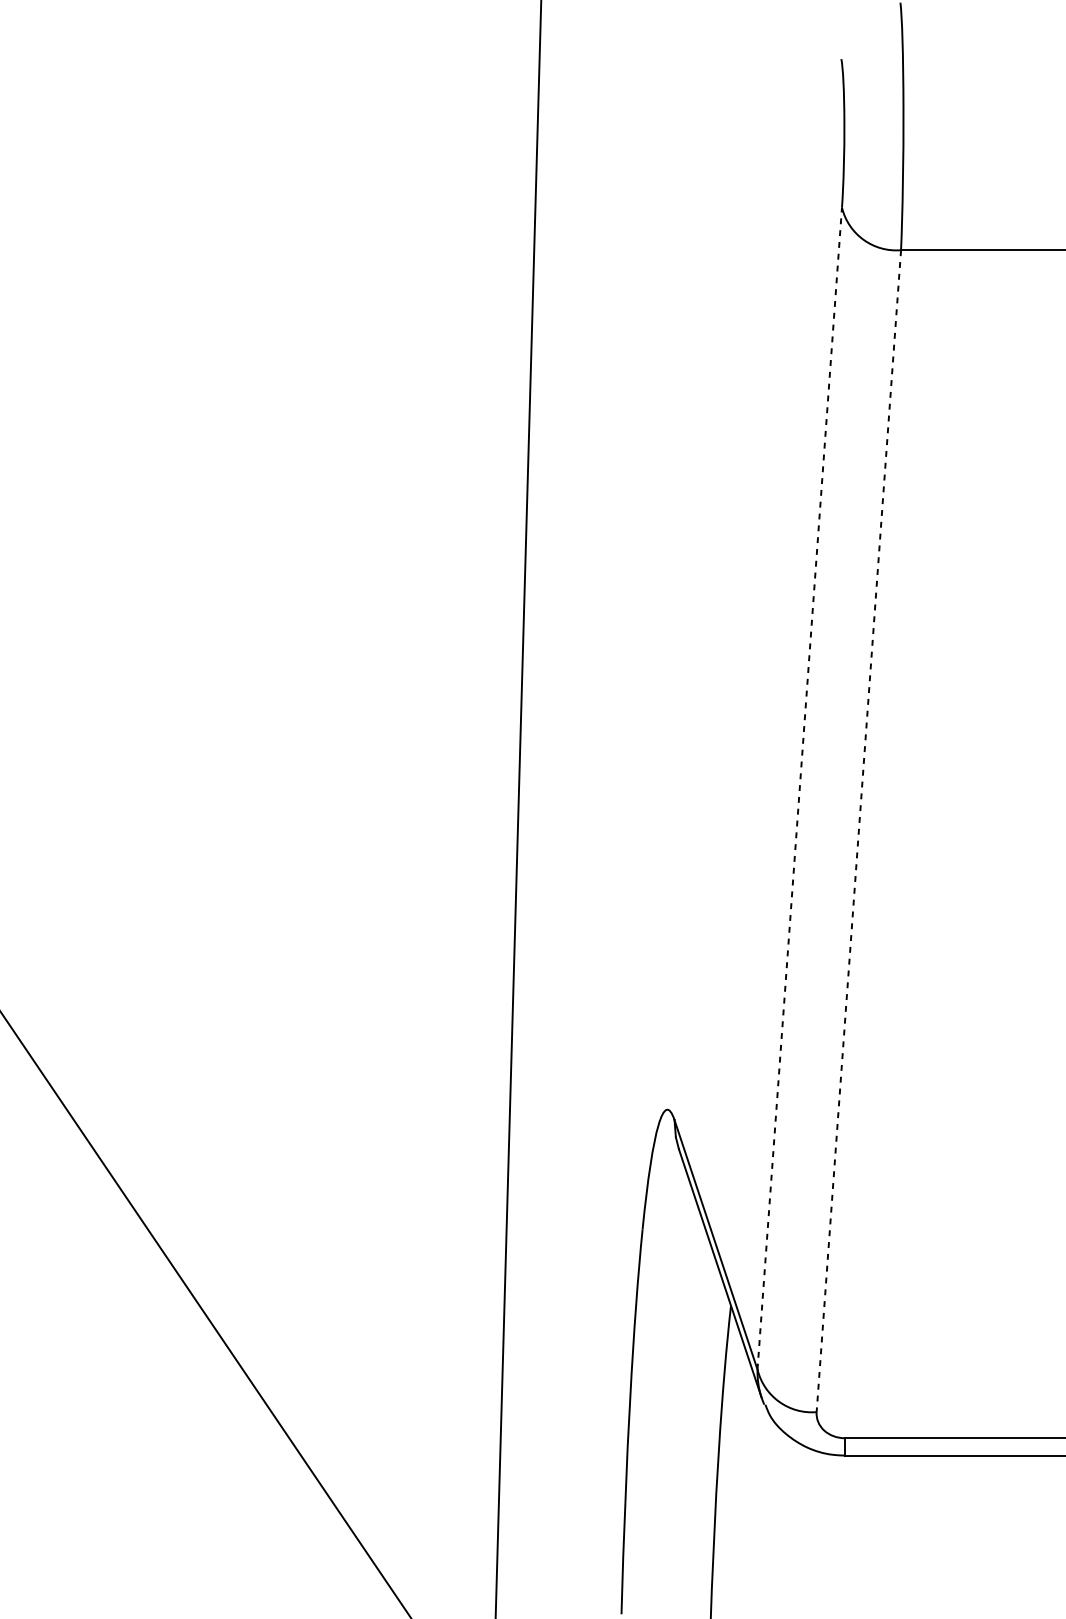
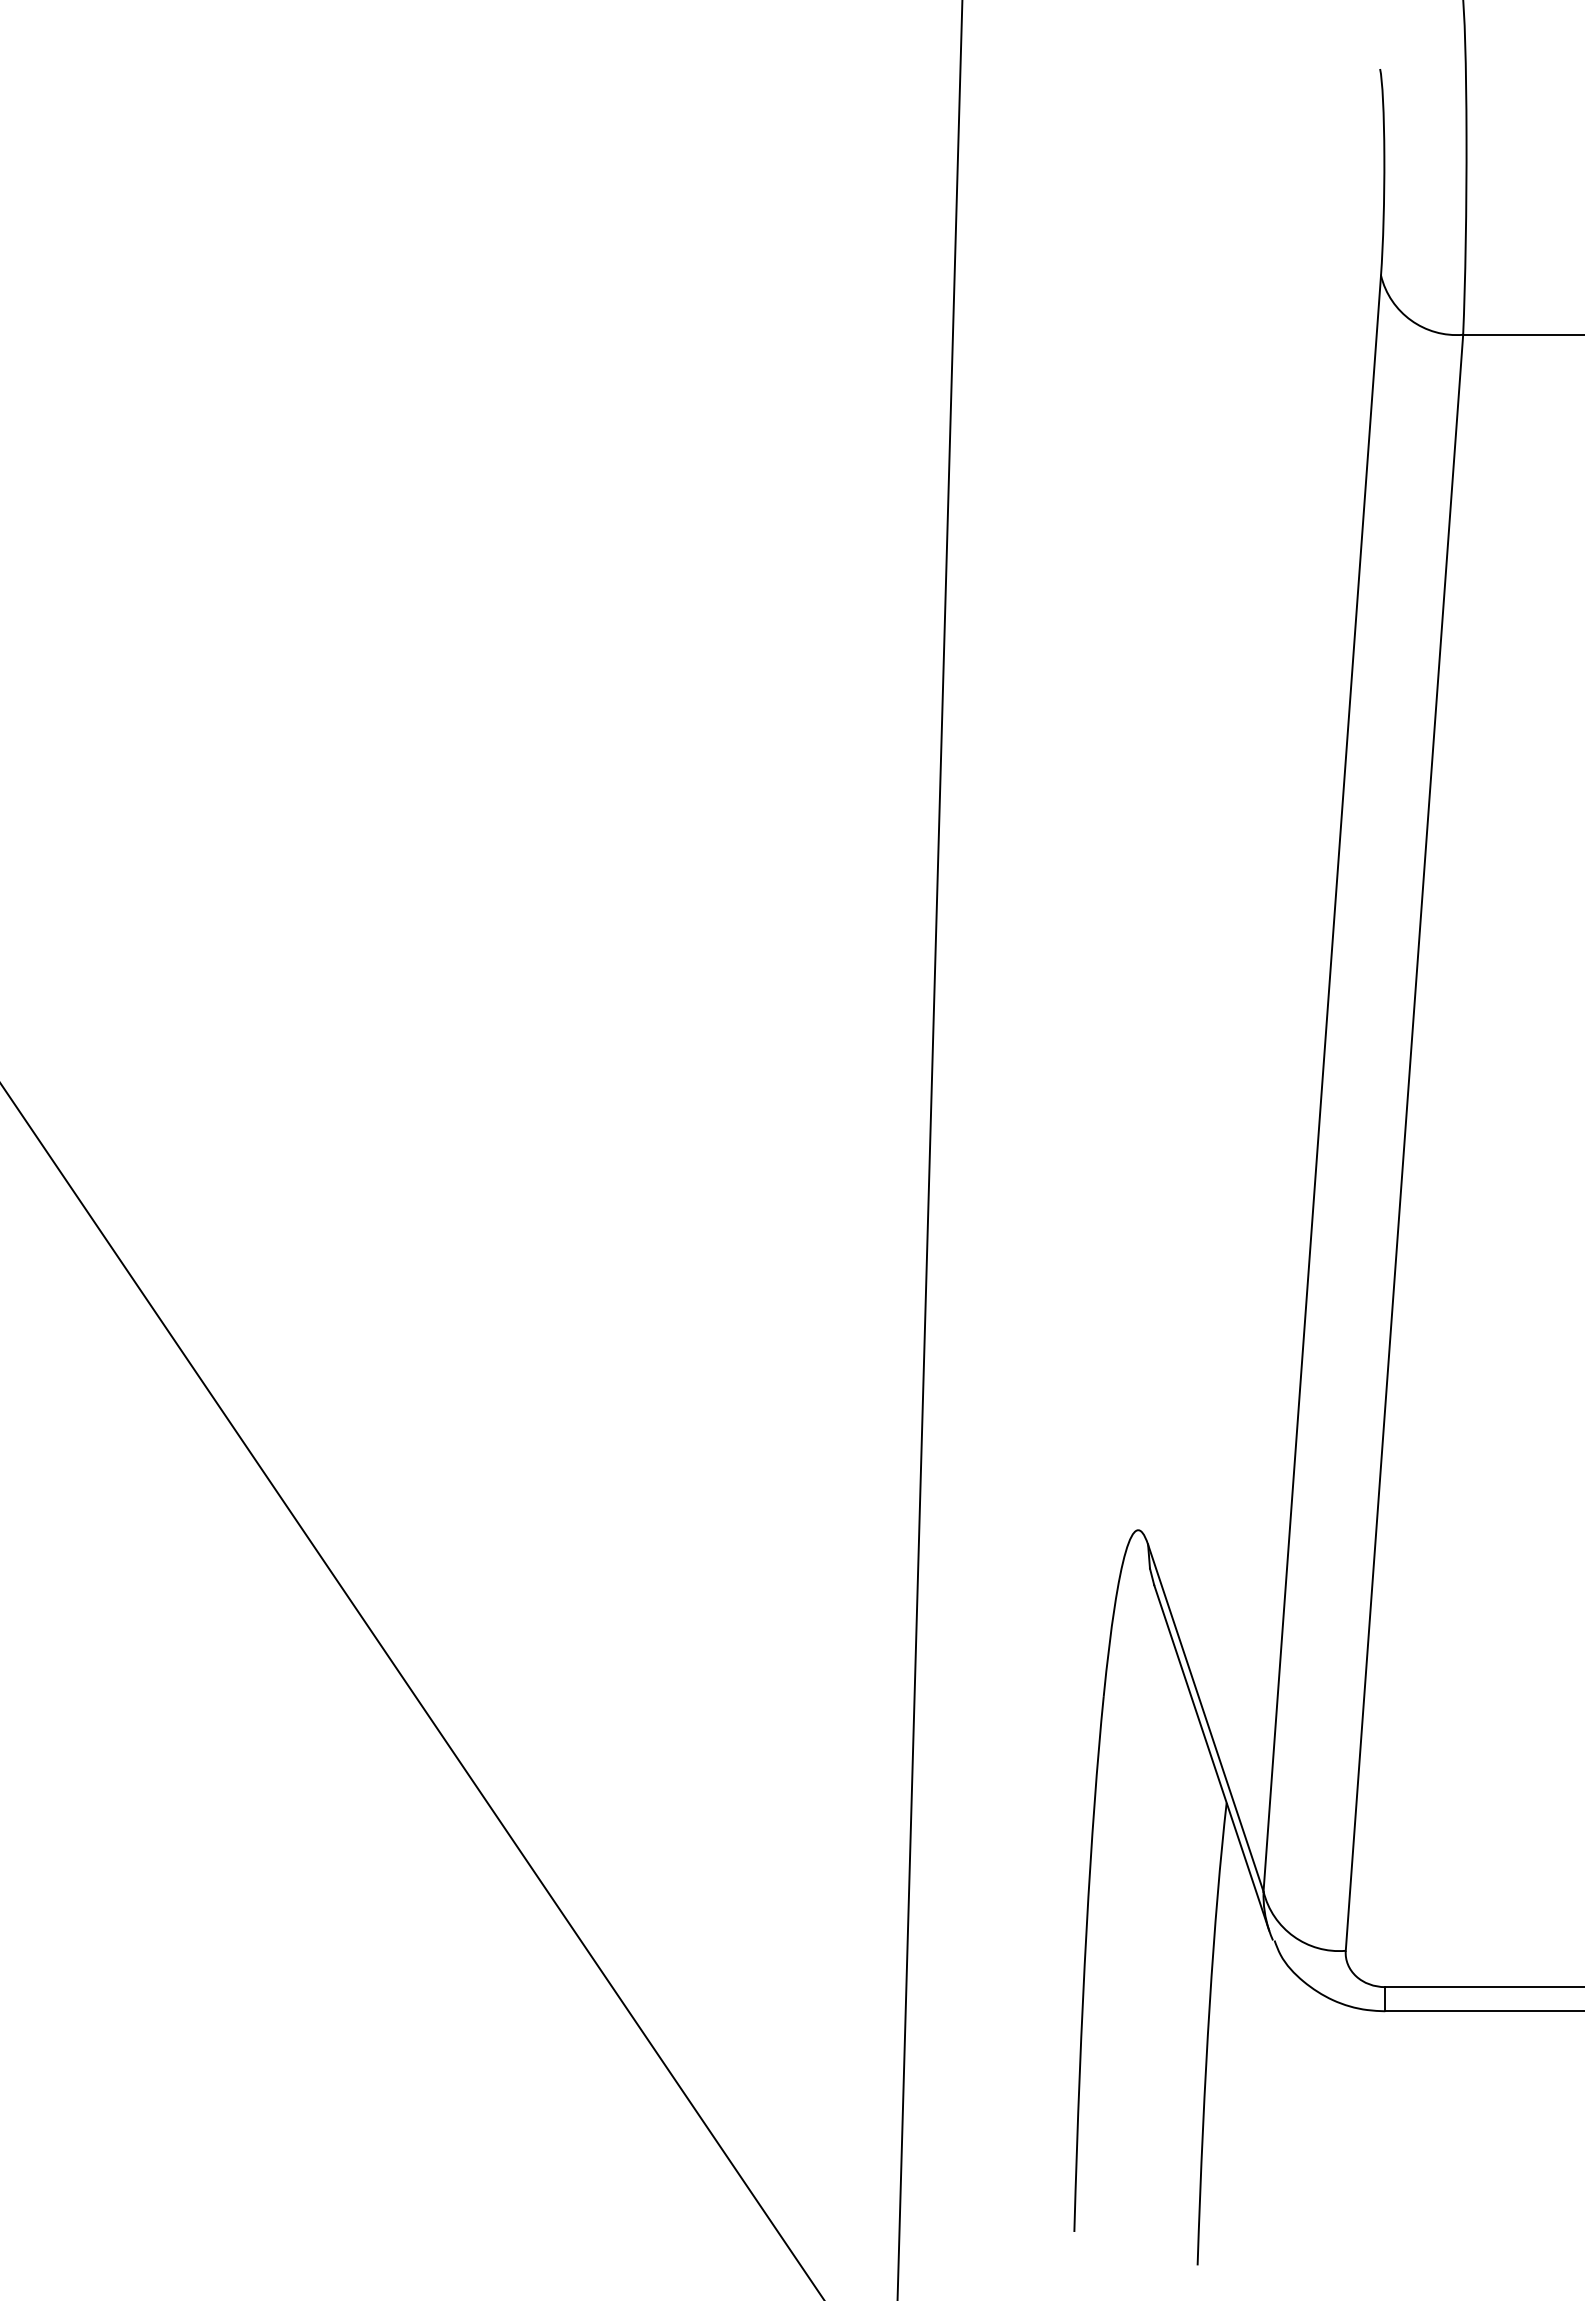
line: (799, 788) -> (1322, 1083), dashed -> solid
line: (858, 831) -> (1404, 1143), dashed -> solid

